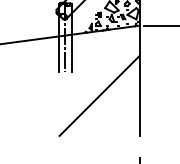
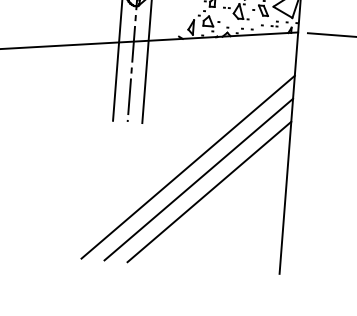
line: (94, 90) -> (188, 166), added
line: (104, 100) -> (208, 190), added

